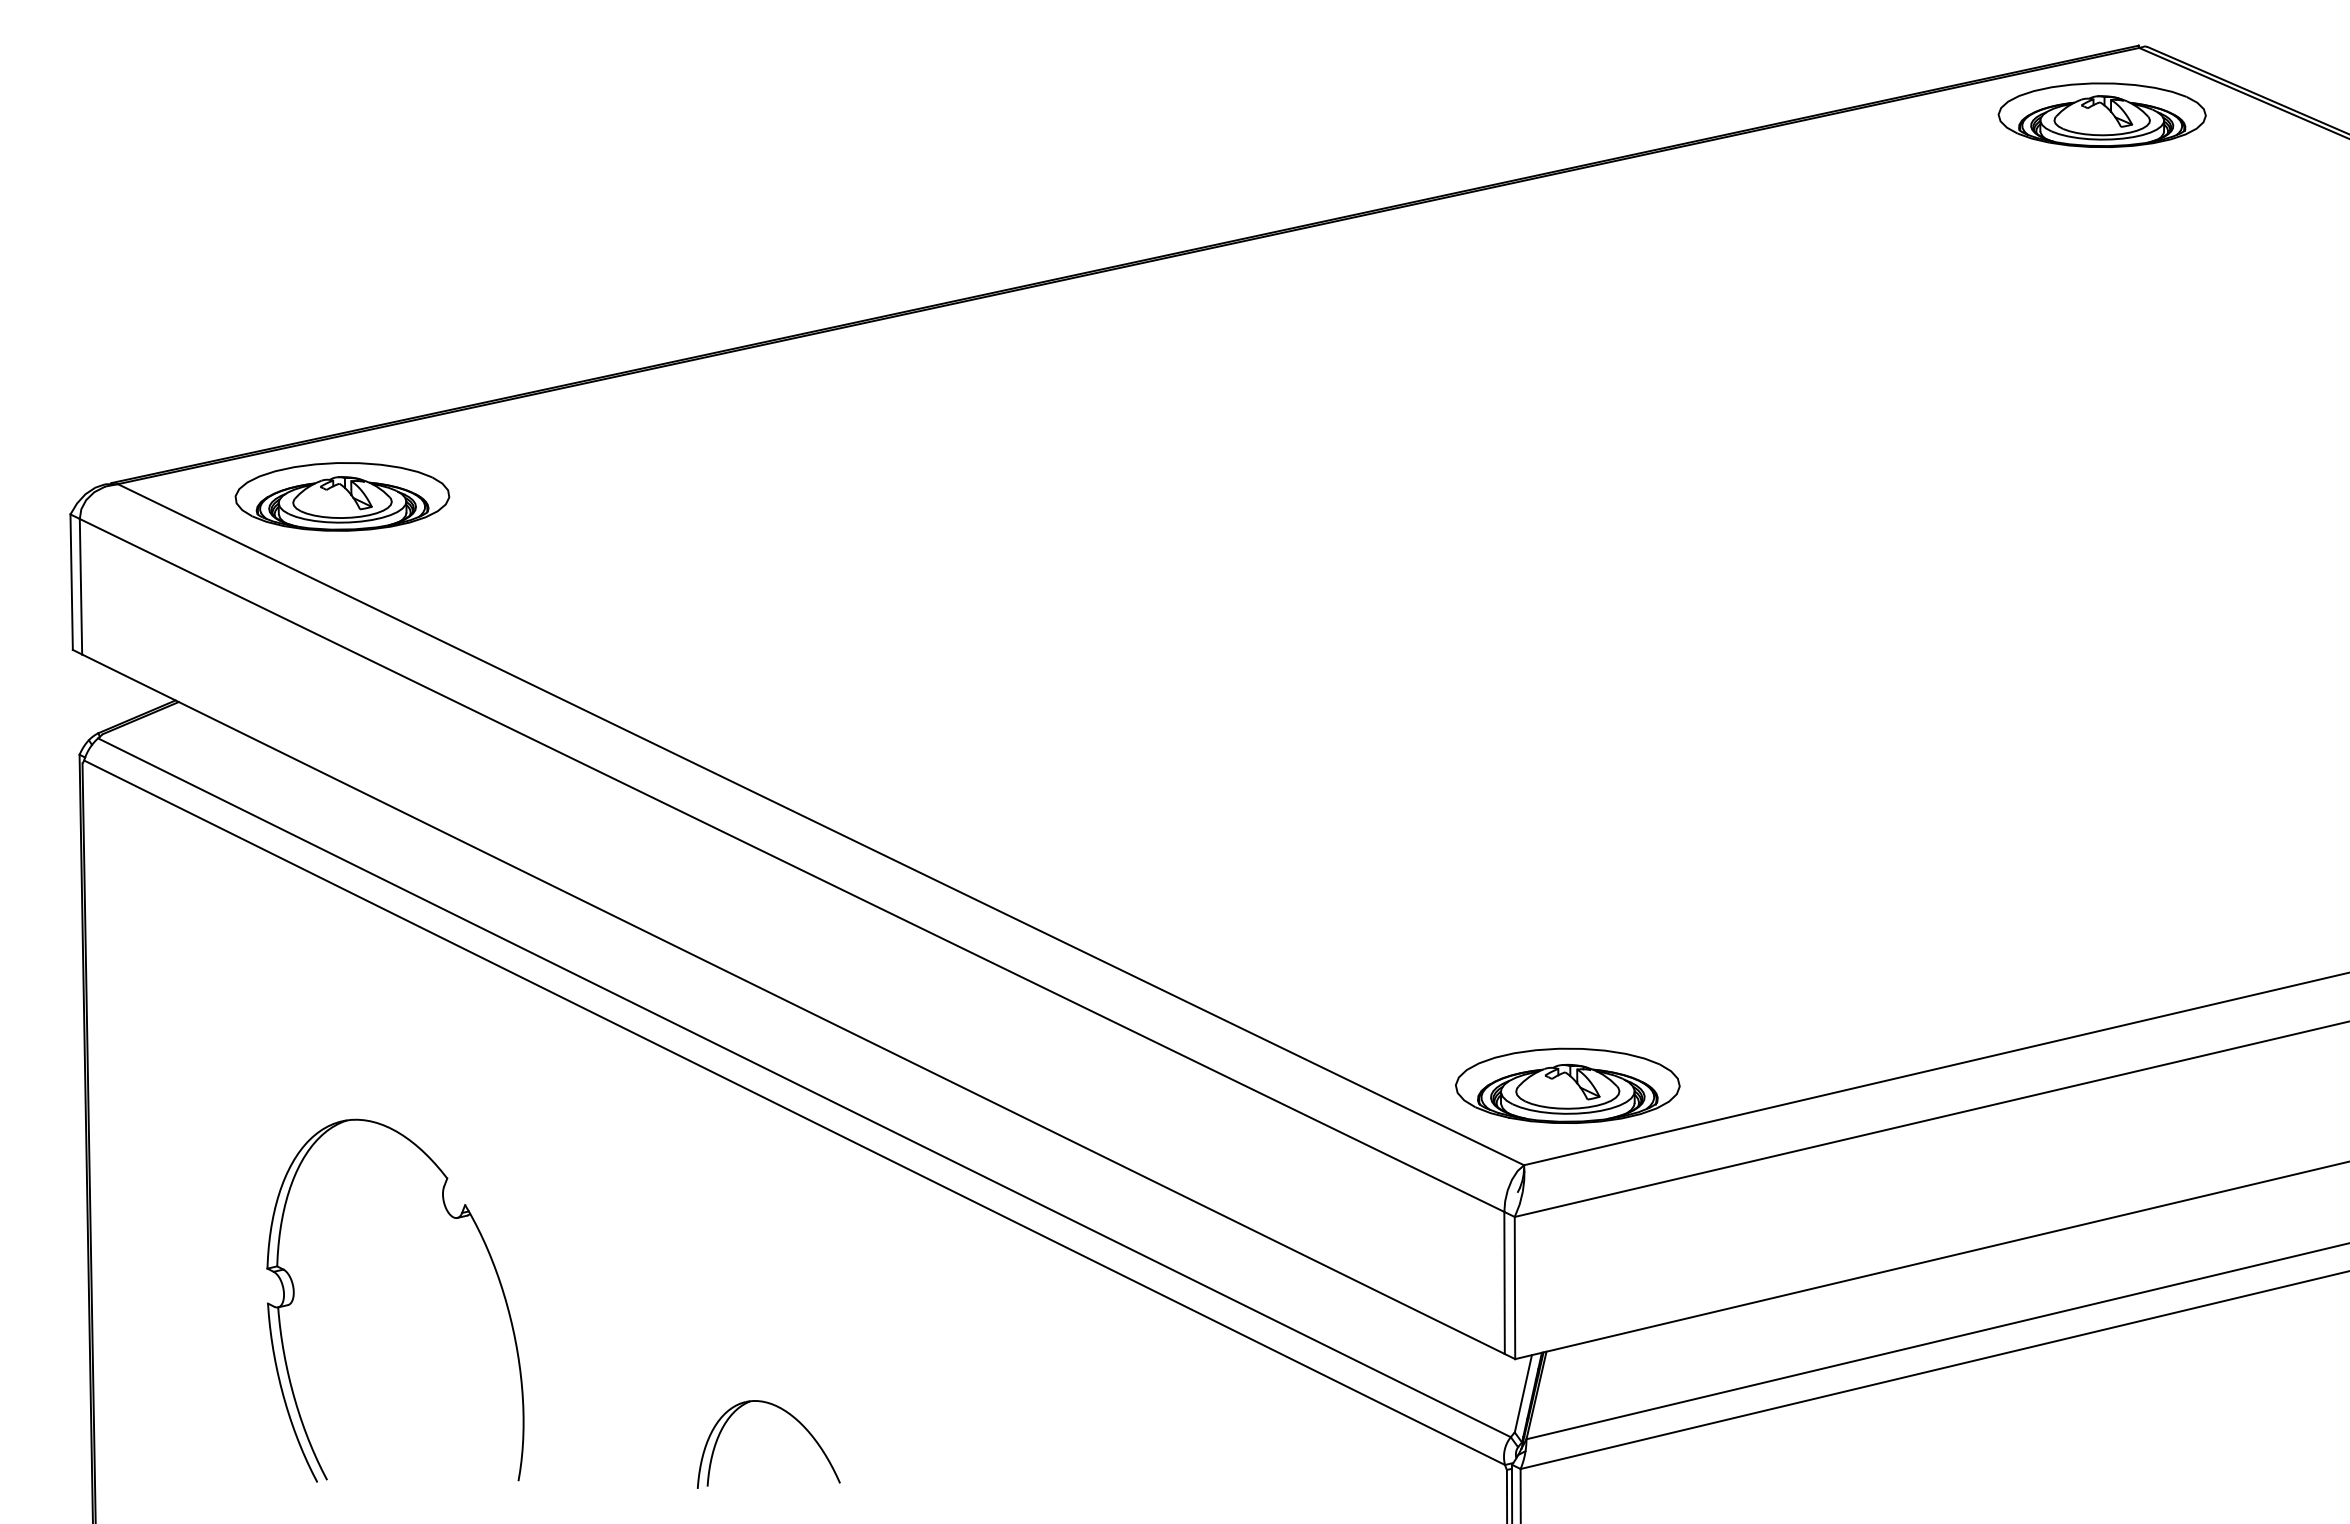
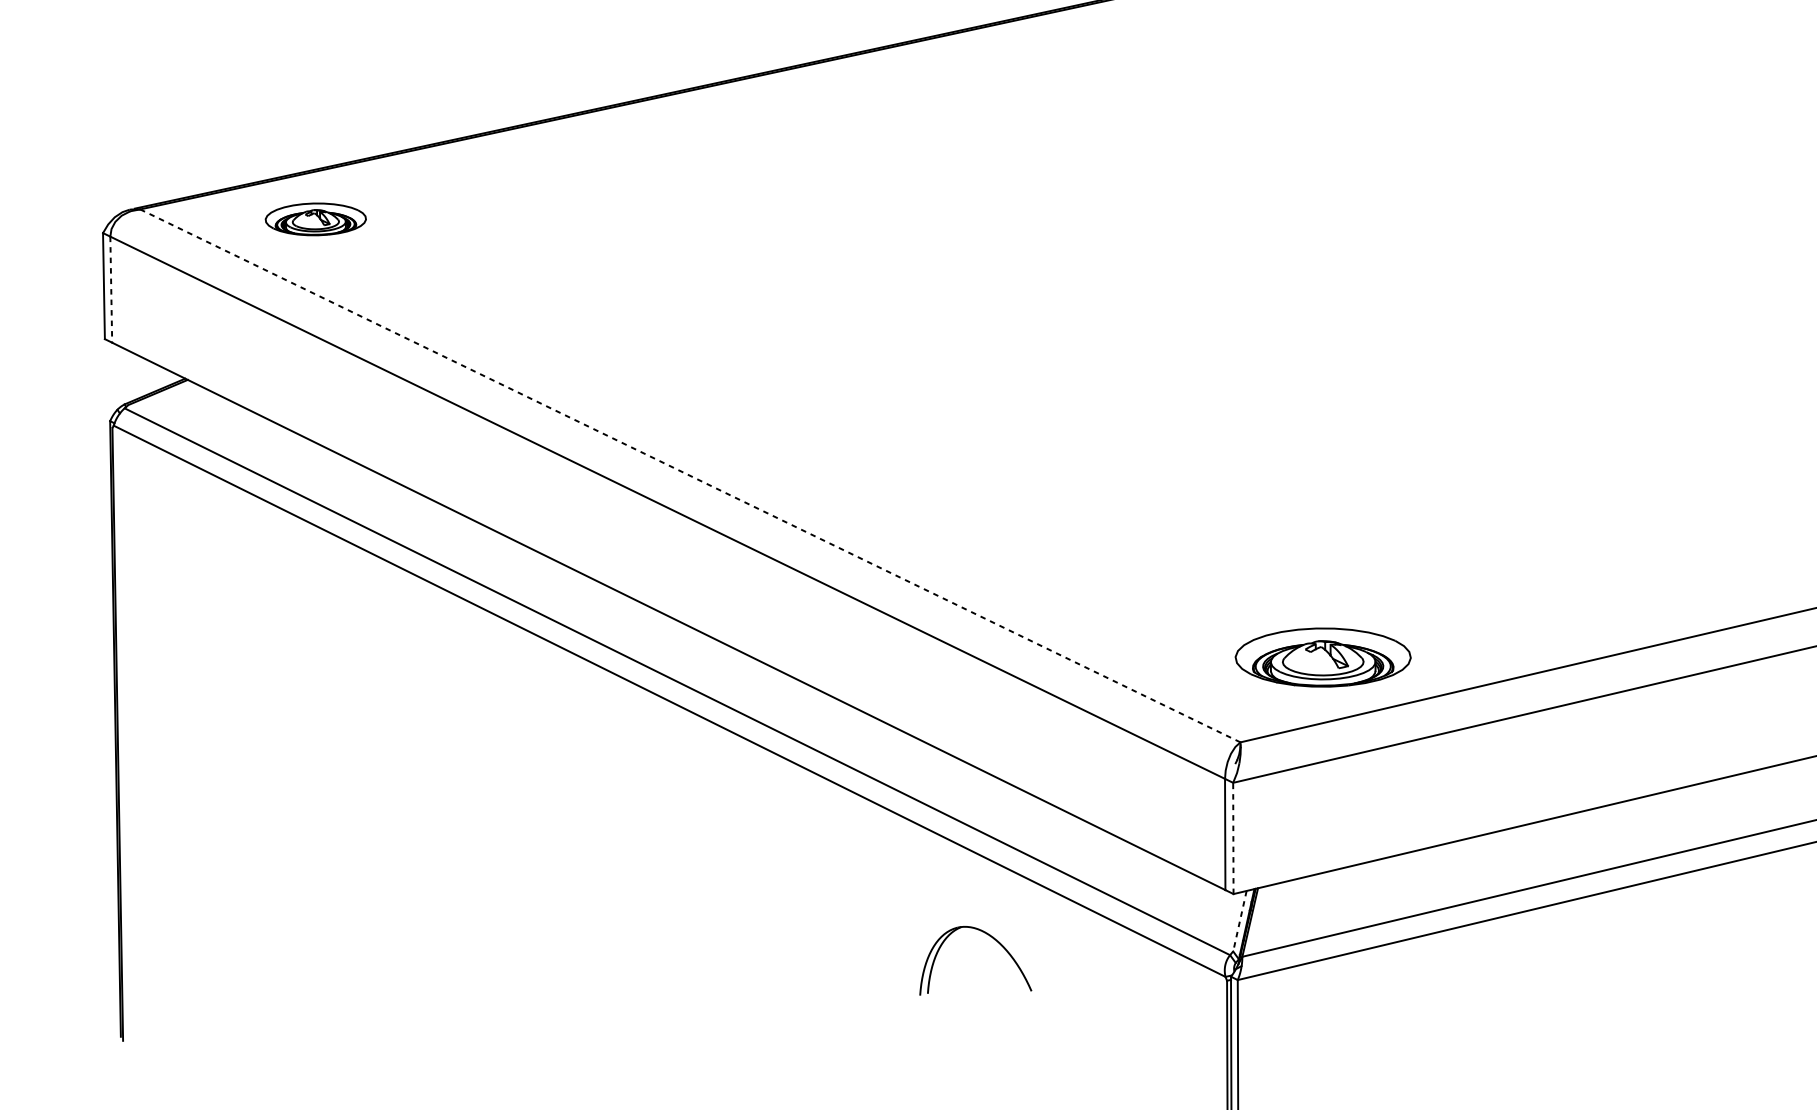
part: (342, 496) -> (315, 219), size x0.6
line: (80, 586) -> (110, 289), solid -> dashed
line: (820, 824) -> (689, 475), solid -> dashed
part: (1567, 1085) -> (1322, 657), moved
part: (451, 1217) -> (401, 783), removed
line: (1514, 1287) -> (1232, 838), solid -> dashed
line: (1523, 1393) -> (1240, 920), solid -> dashed
part: (788, 1414) -> (991, 937), moved

